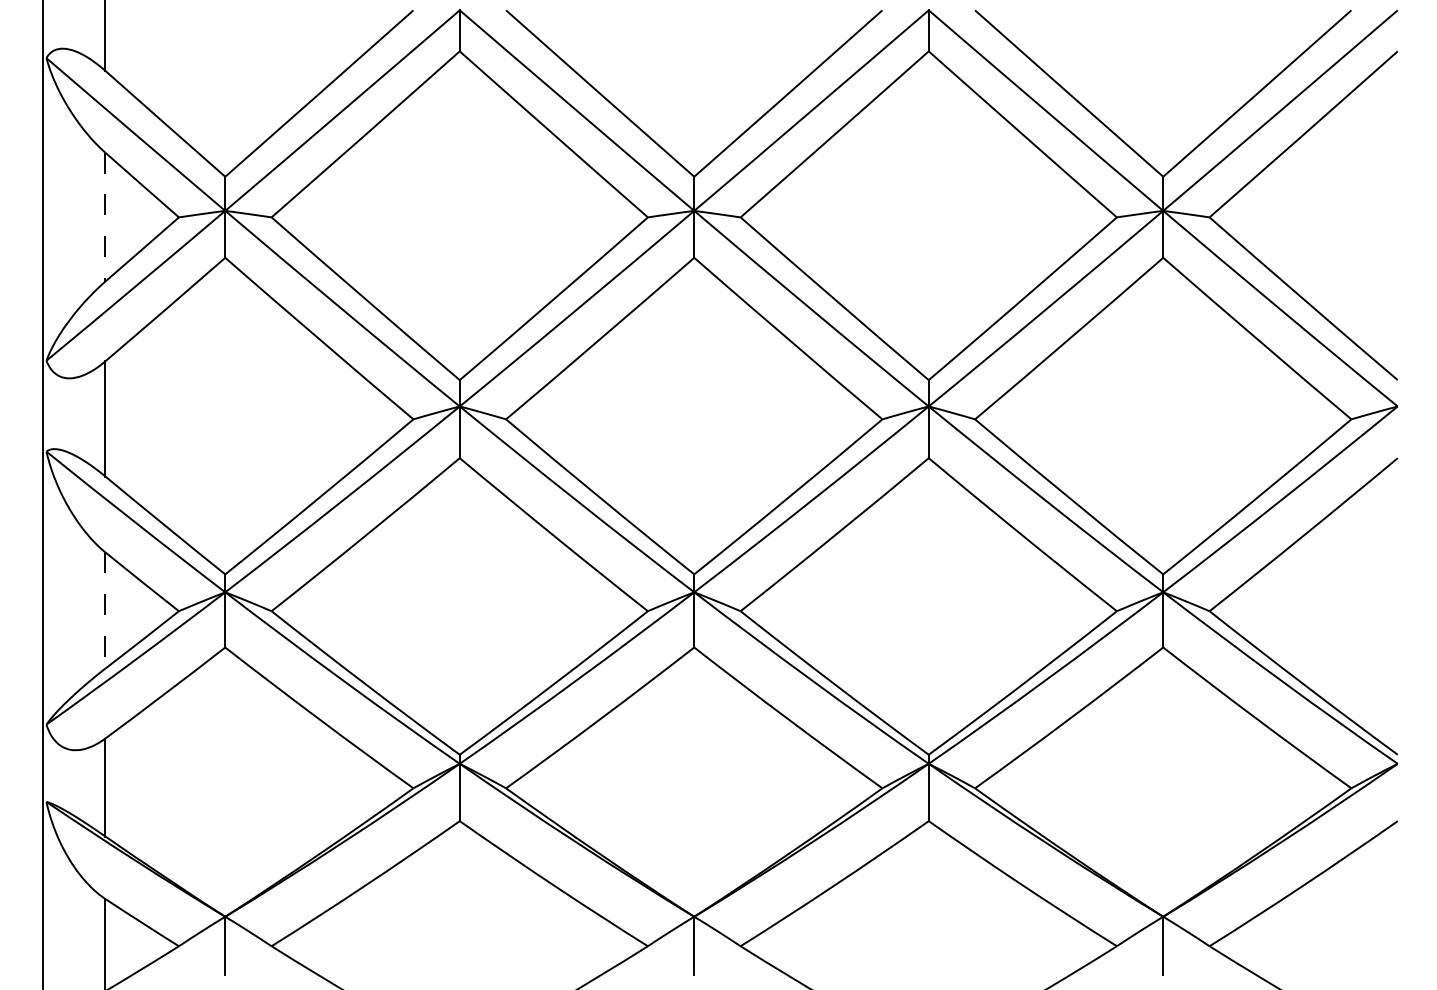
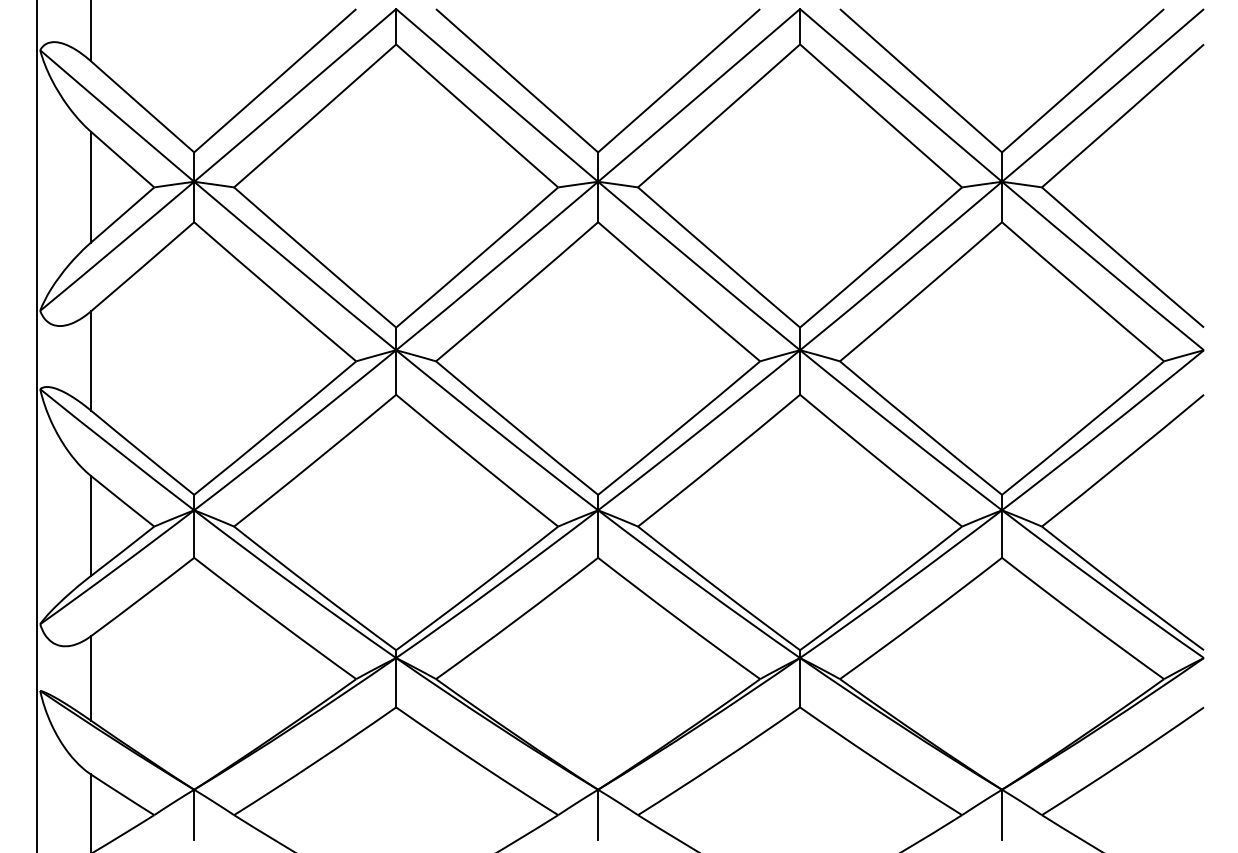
line: (104, 217) -> (90, 187), dashed -> solid
line: (104, 611) -> (90, 526), dashed -> solid

